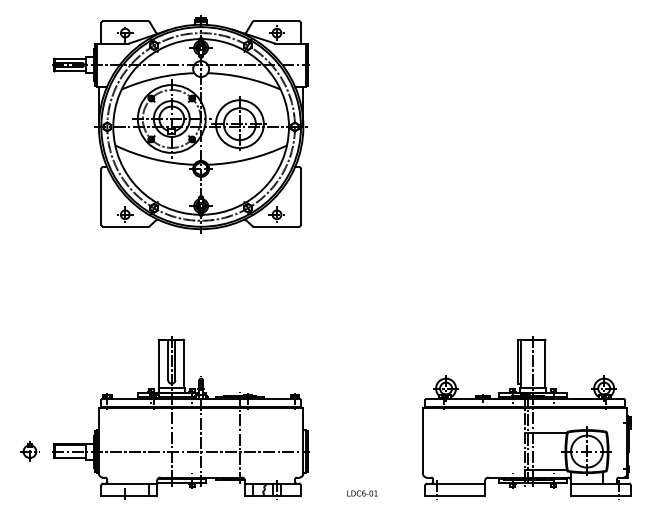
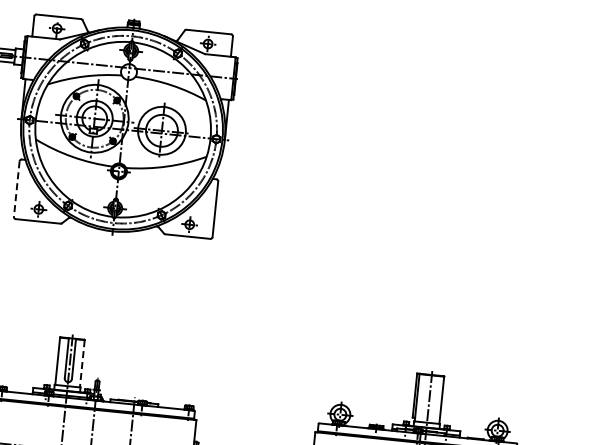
line: (101, 196) -> (16, 188), solid -> dashed
line: (184, 363) -> (82, 363), solid -> dashed

